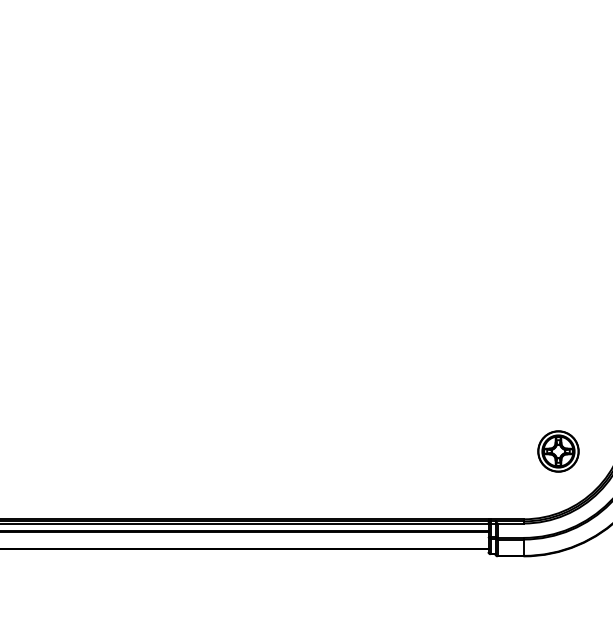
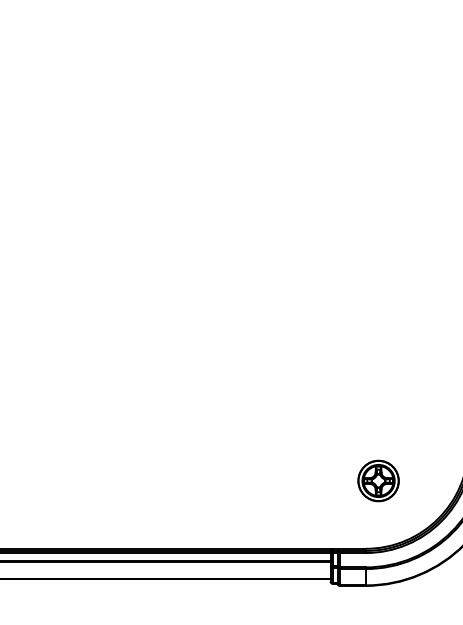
part: (558, 451) -> (378, 481), moved

